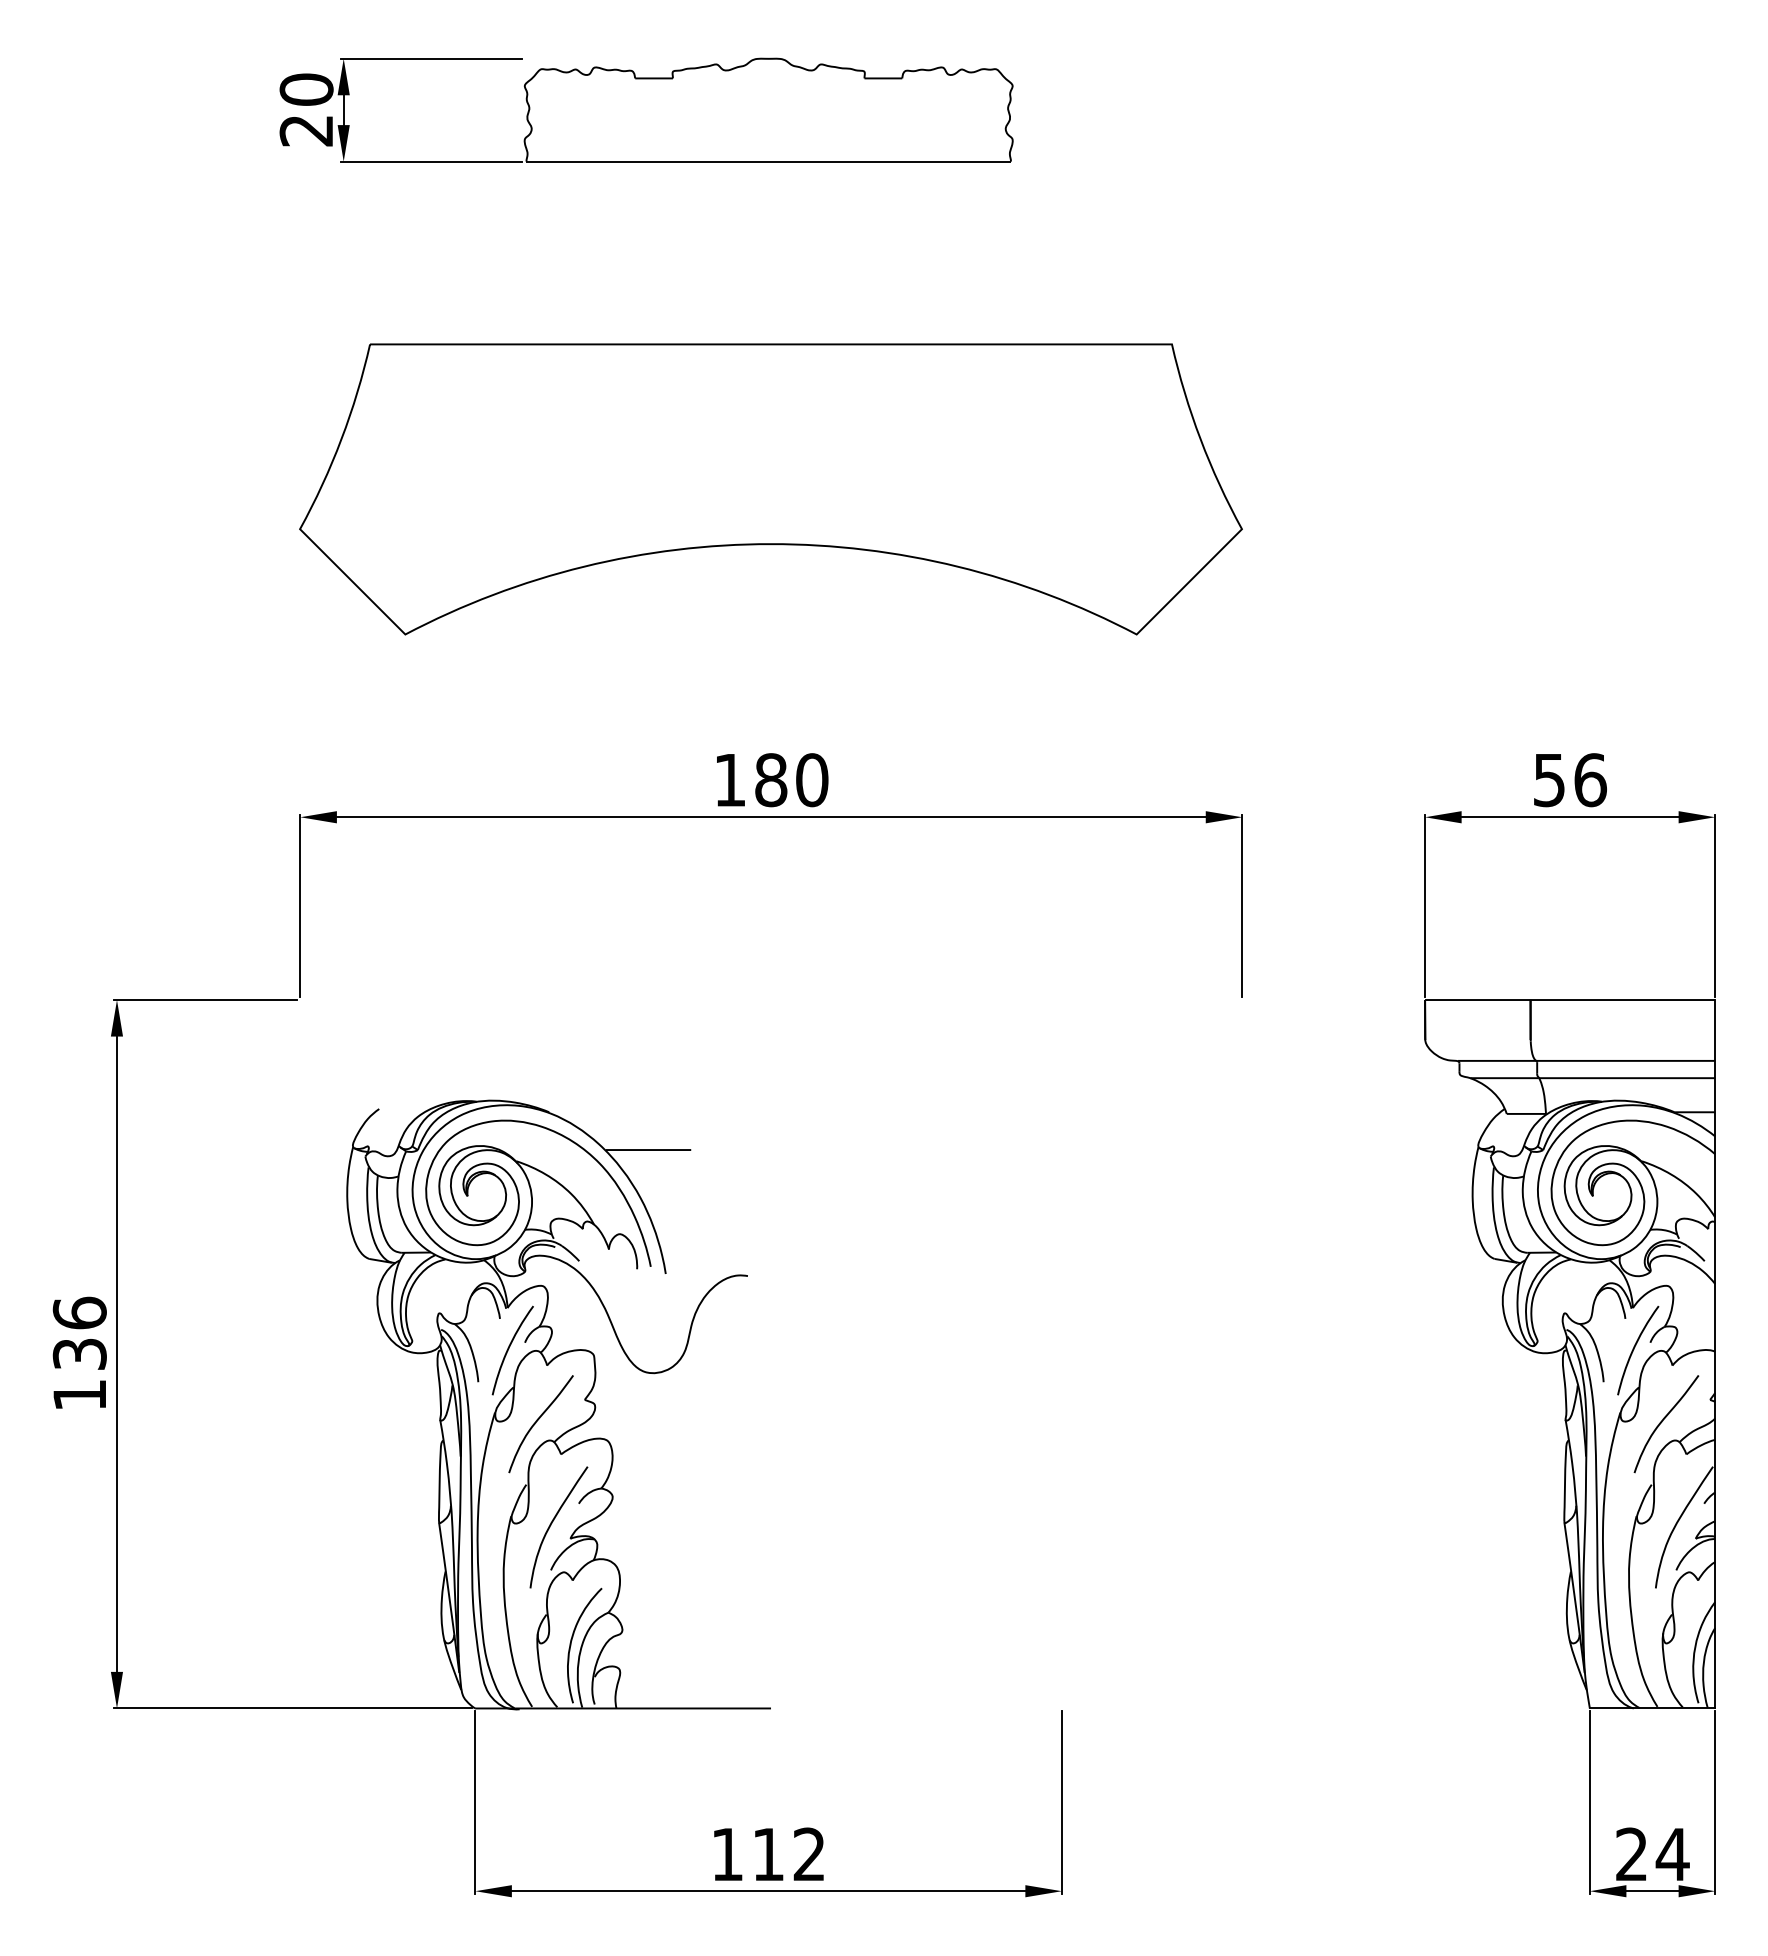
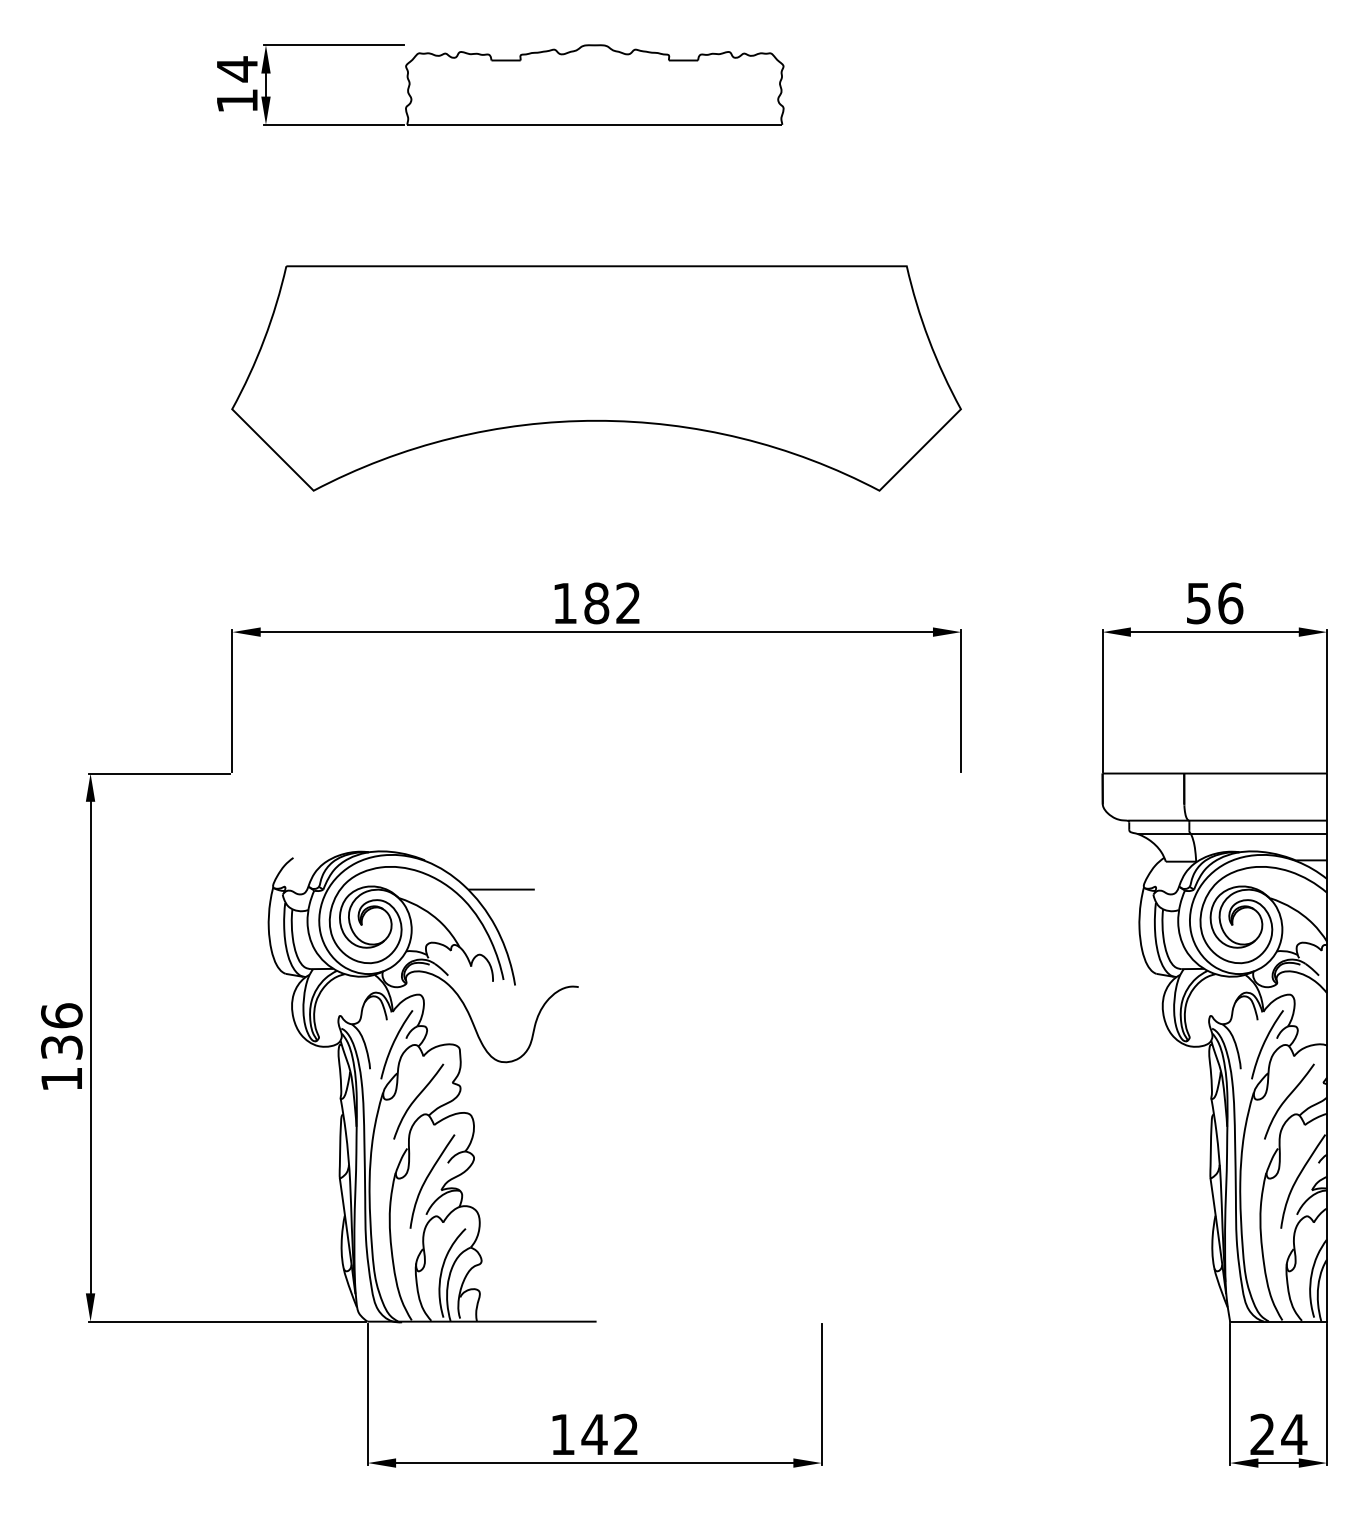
text: (306, 109) -> (237, 84), 20 -> 14
text: (812, 780) -> (628, 603), 180 -> 182
text: (768, 1854) -> (594, 1434), 112 -> 142

